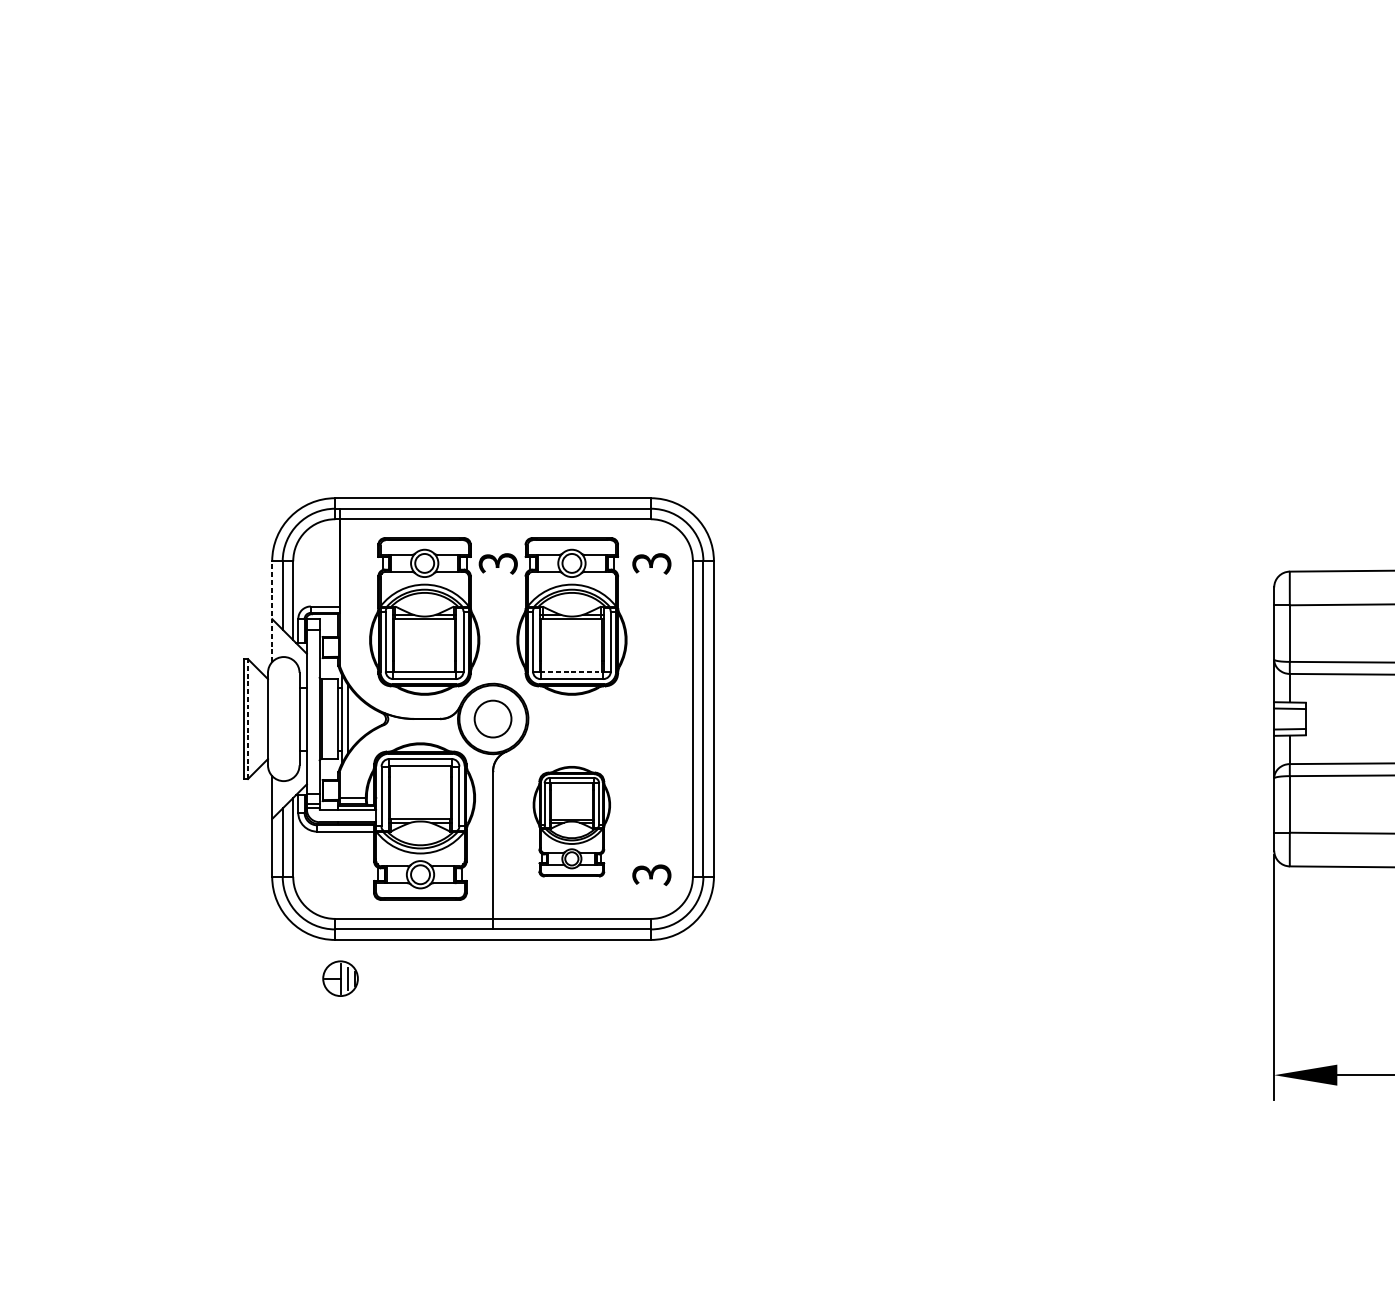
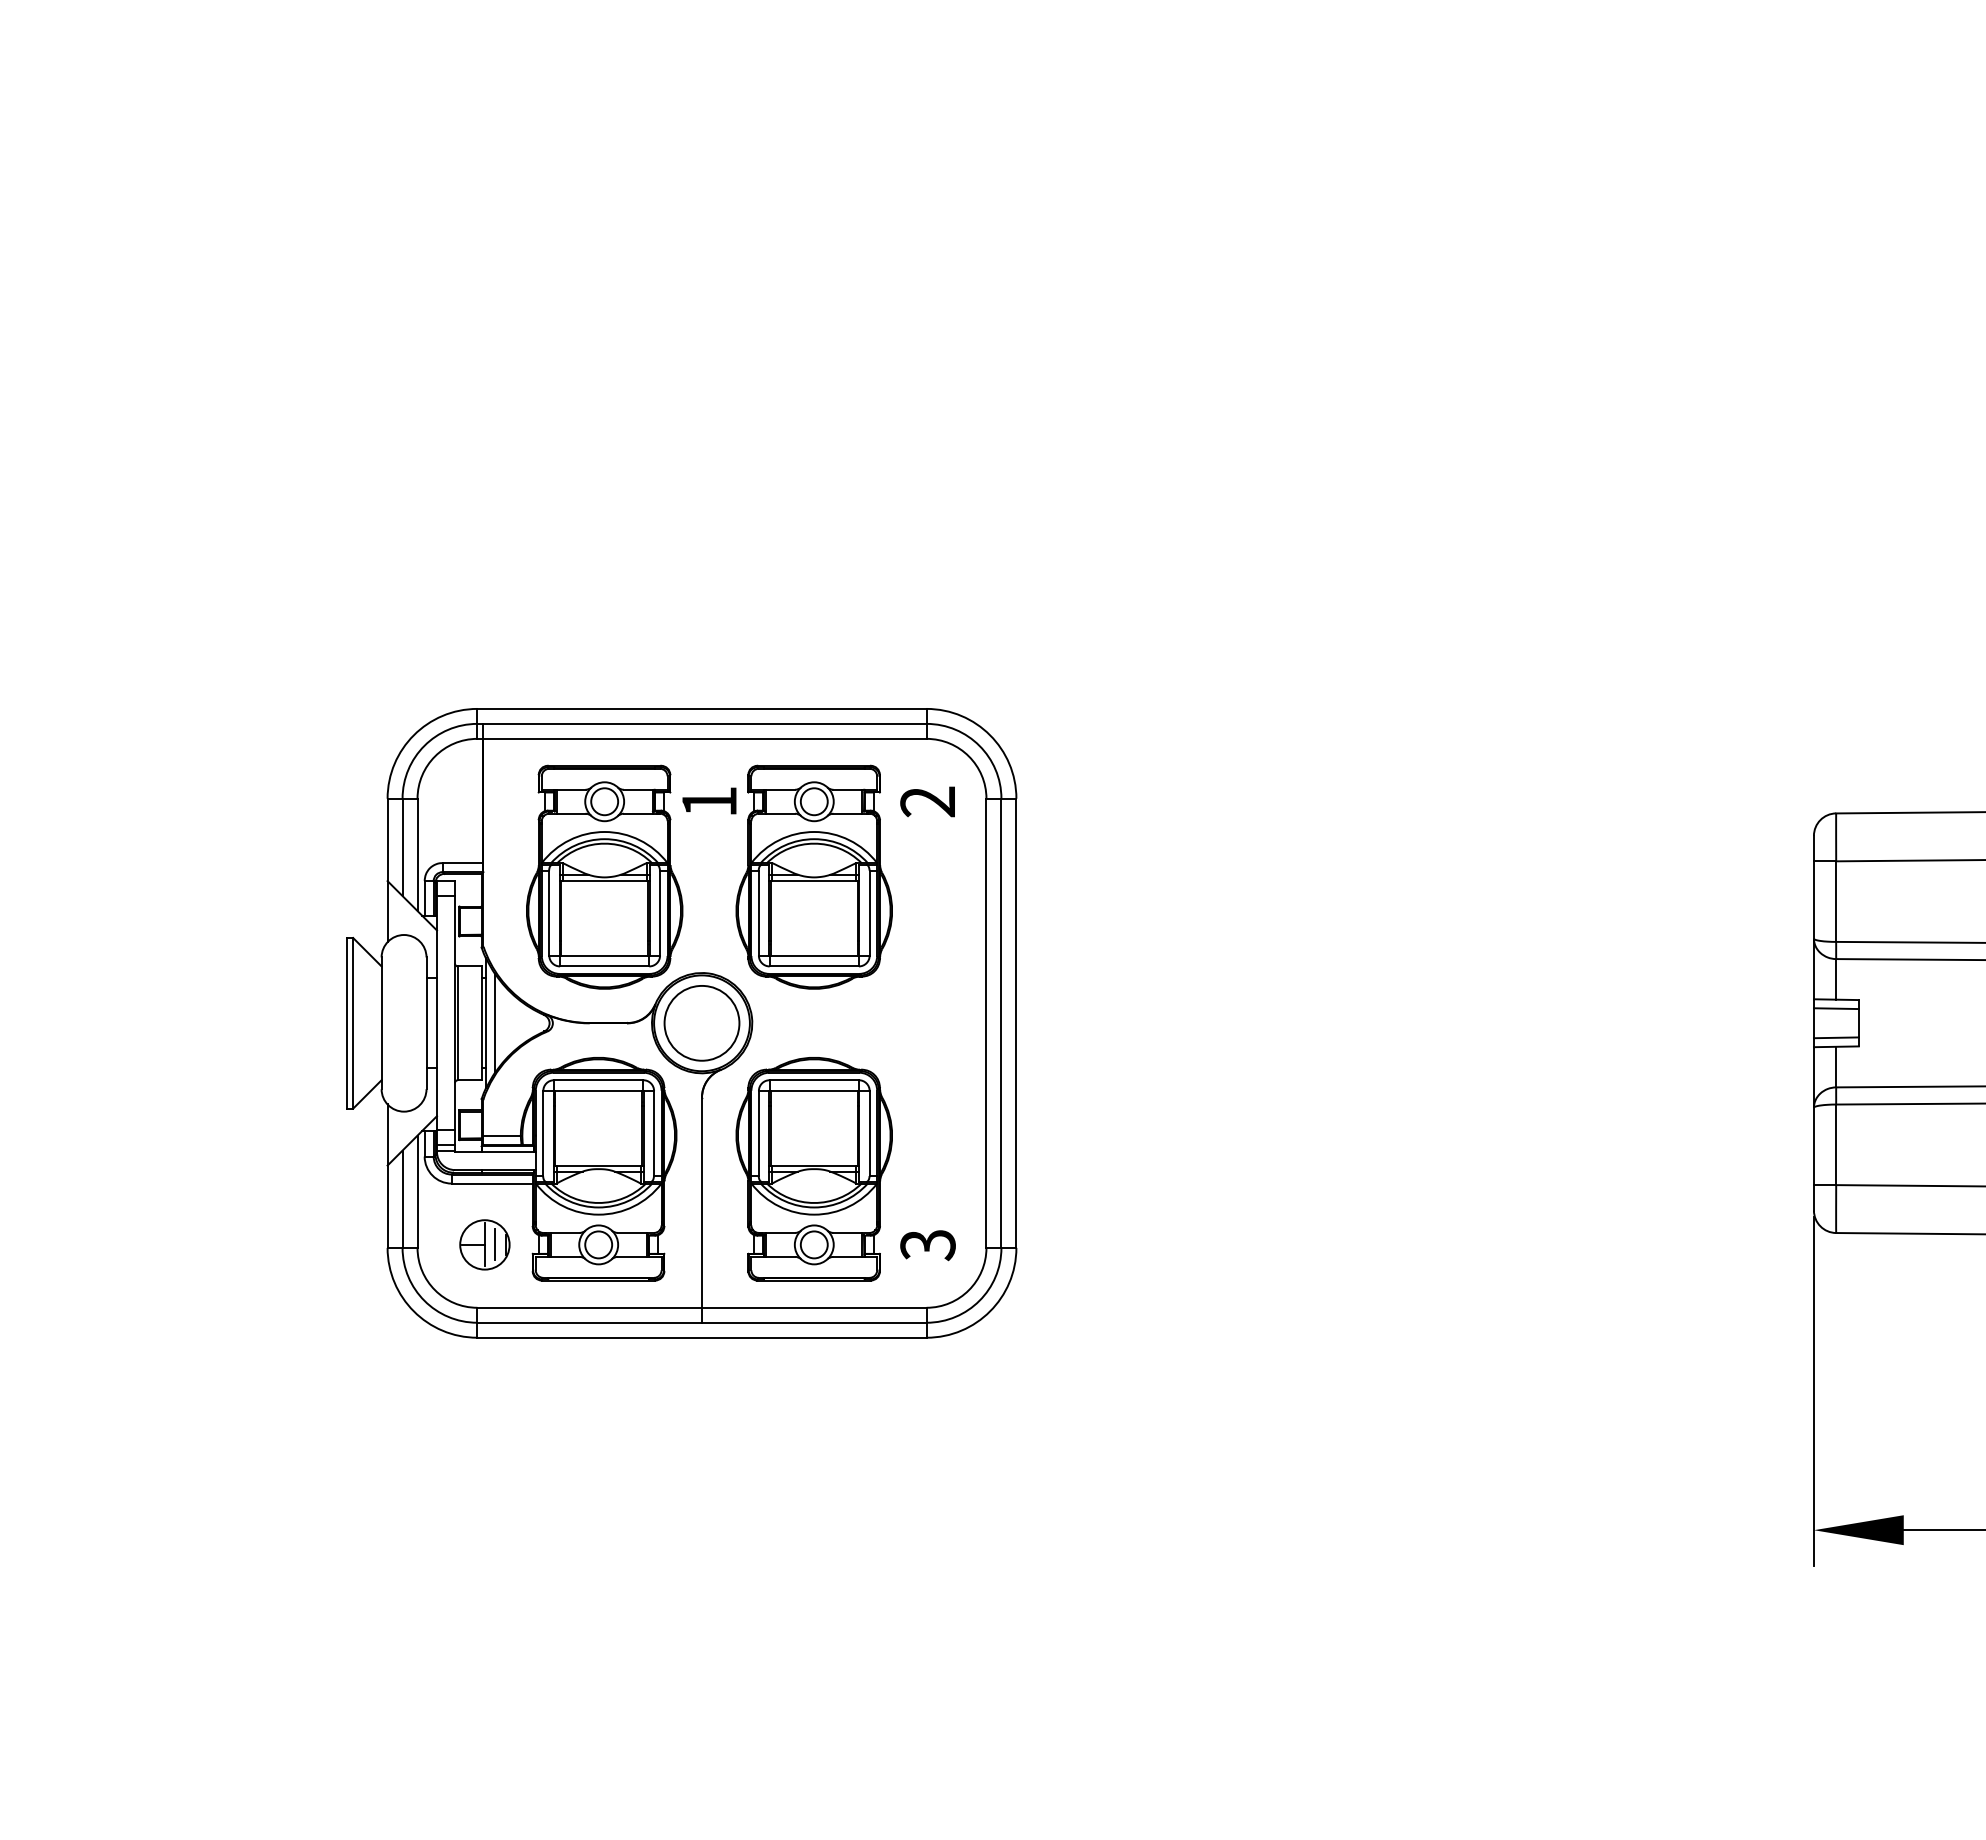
text: (498, 563) -> (709, 802), 3 -> 1
text: (651, 563) -> (927, 801), 3 -> 2
line: (272, 611) -> (387, 870), dashed -> solid
line: (572, 671) -> (814, 955), dashed -> solid
line: (248, 718) -> (353, 1022), dashed -> solid
circle: (492, 718) -> (701, 1022), size x1.43
part: (571, 821) -> (813, 1169), size x1.43
part: (340, 978) -> (484, 1244), moved

